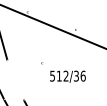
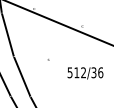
text: (67, 76) -> (85, 73), moved
line: (15, 79) -> (22, 76), added

